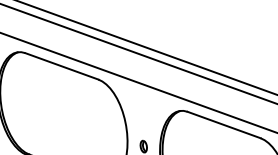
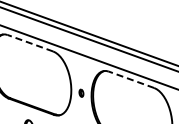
line: (60, 66) -> (29, 43), solid -> dashed
line: (224, 124) -> (131, 79), solid -> dashed

